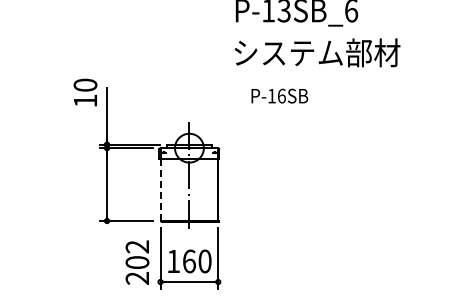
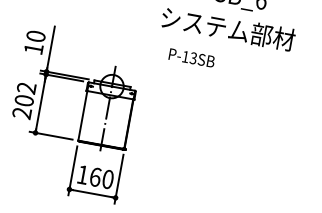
text: (85, 92) -> (34, 42), moved
text: (281, 95) -> (193, 57), P-16SB -> P-13SB
line: (160, 190) -> (82, 116), dashed -> solid
text: (137, 262) -> (24, 100), moved

